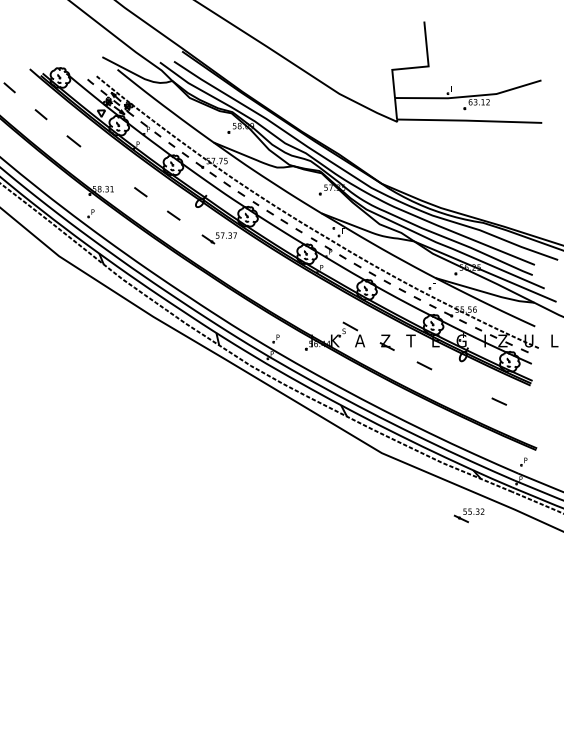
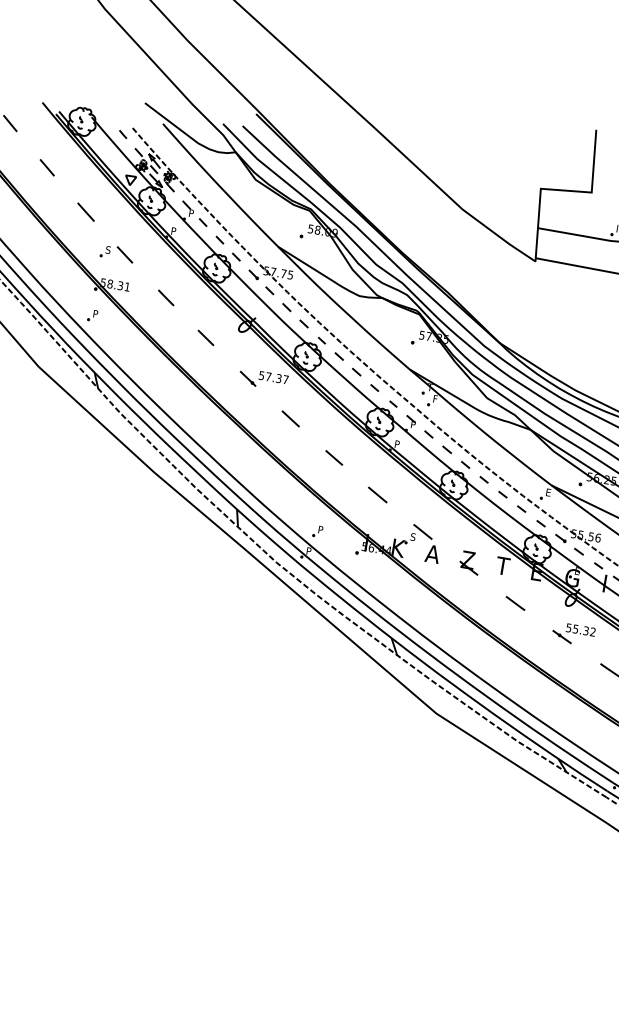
part: (100, 166) -> (116, 253), added
line: (243, 262) -> (290, 418), added
line: (278, 284) -> (333, 457), added
line: (313, 305) -> (377, 494), added
part: (468, 515) -> (572, 634), moved

